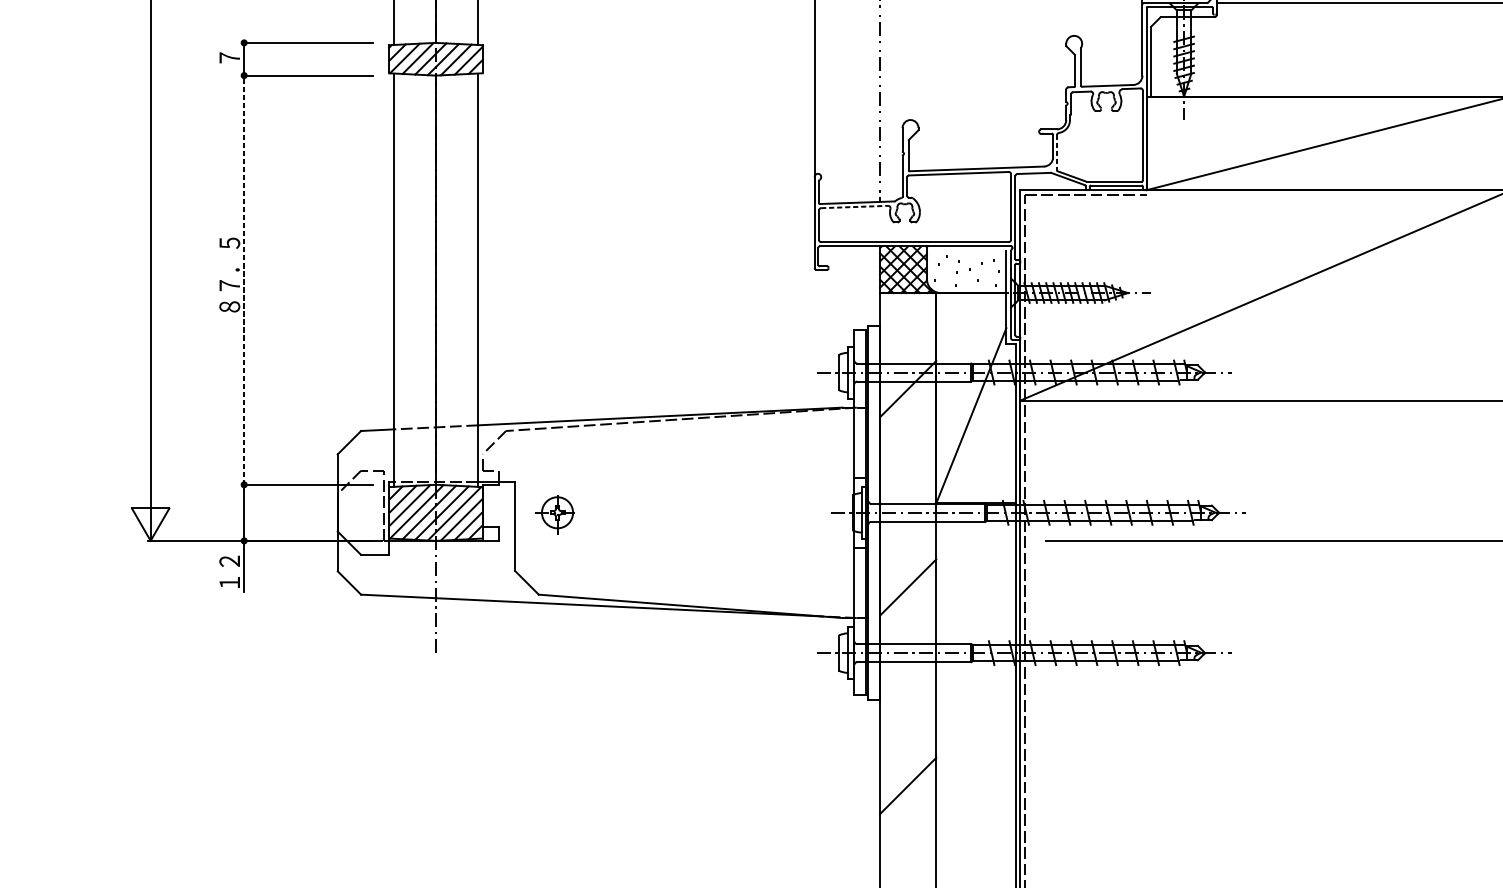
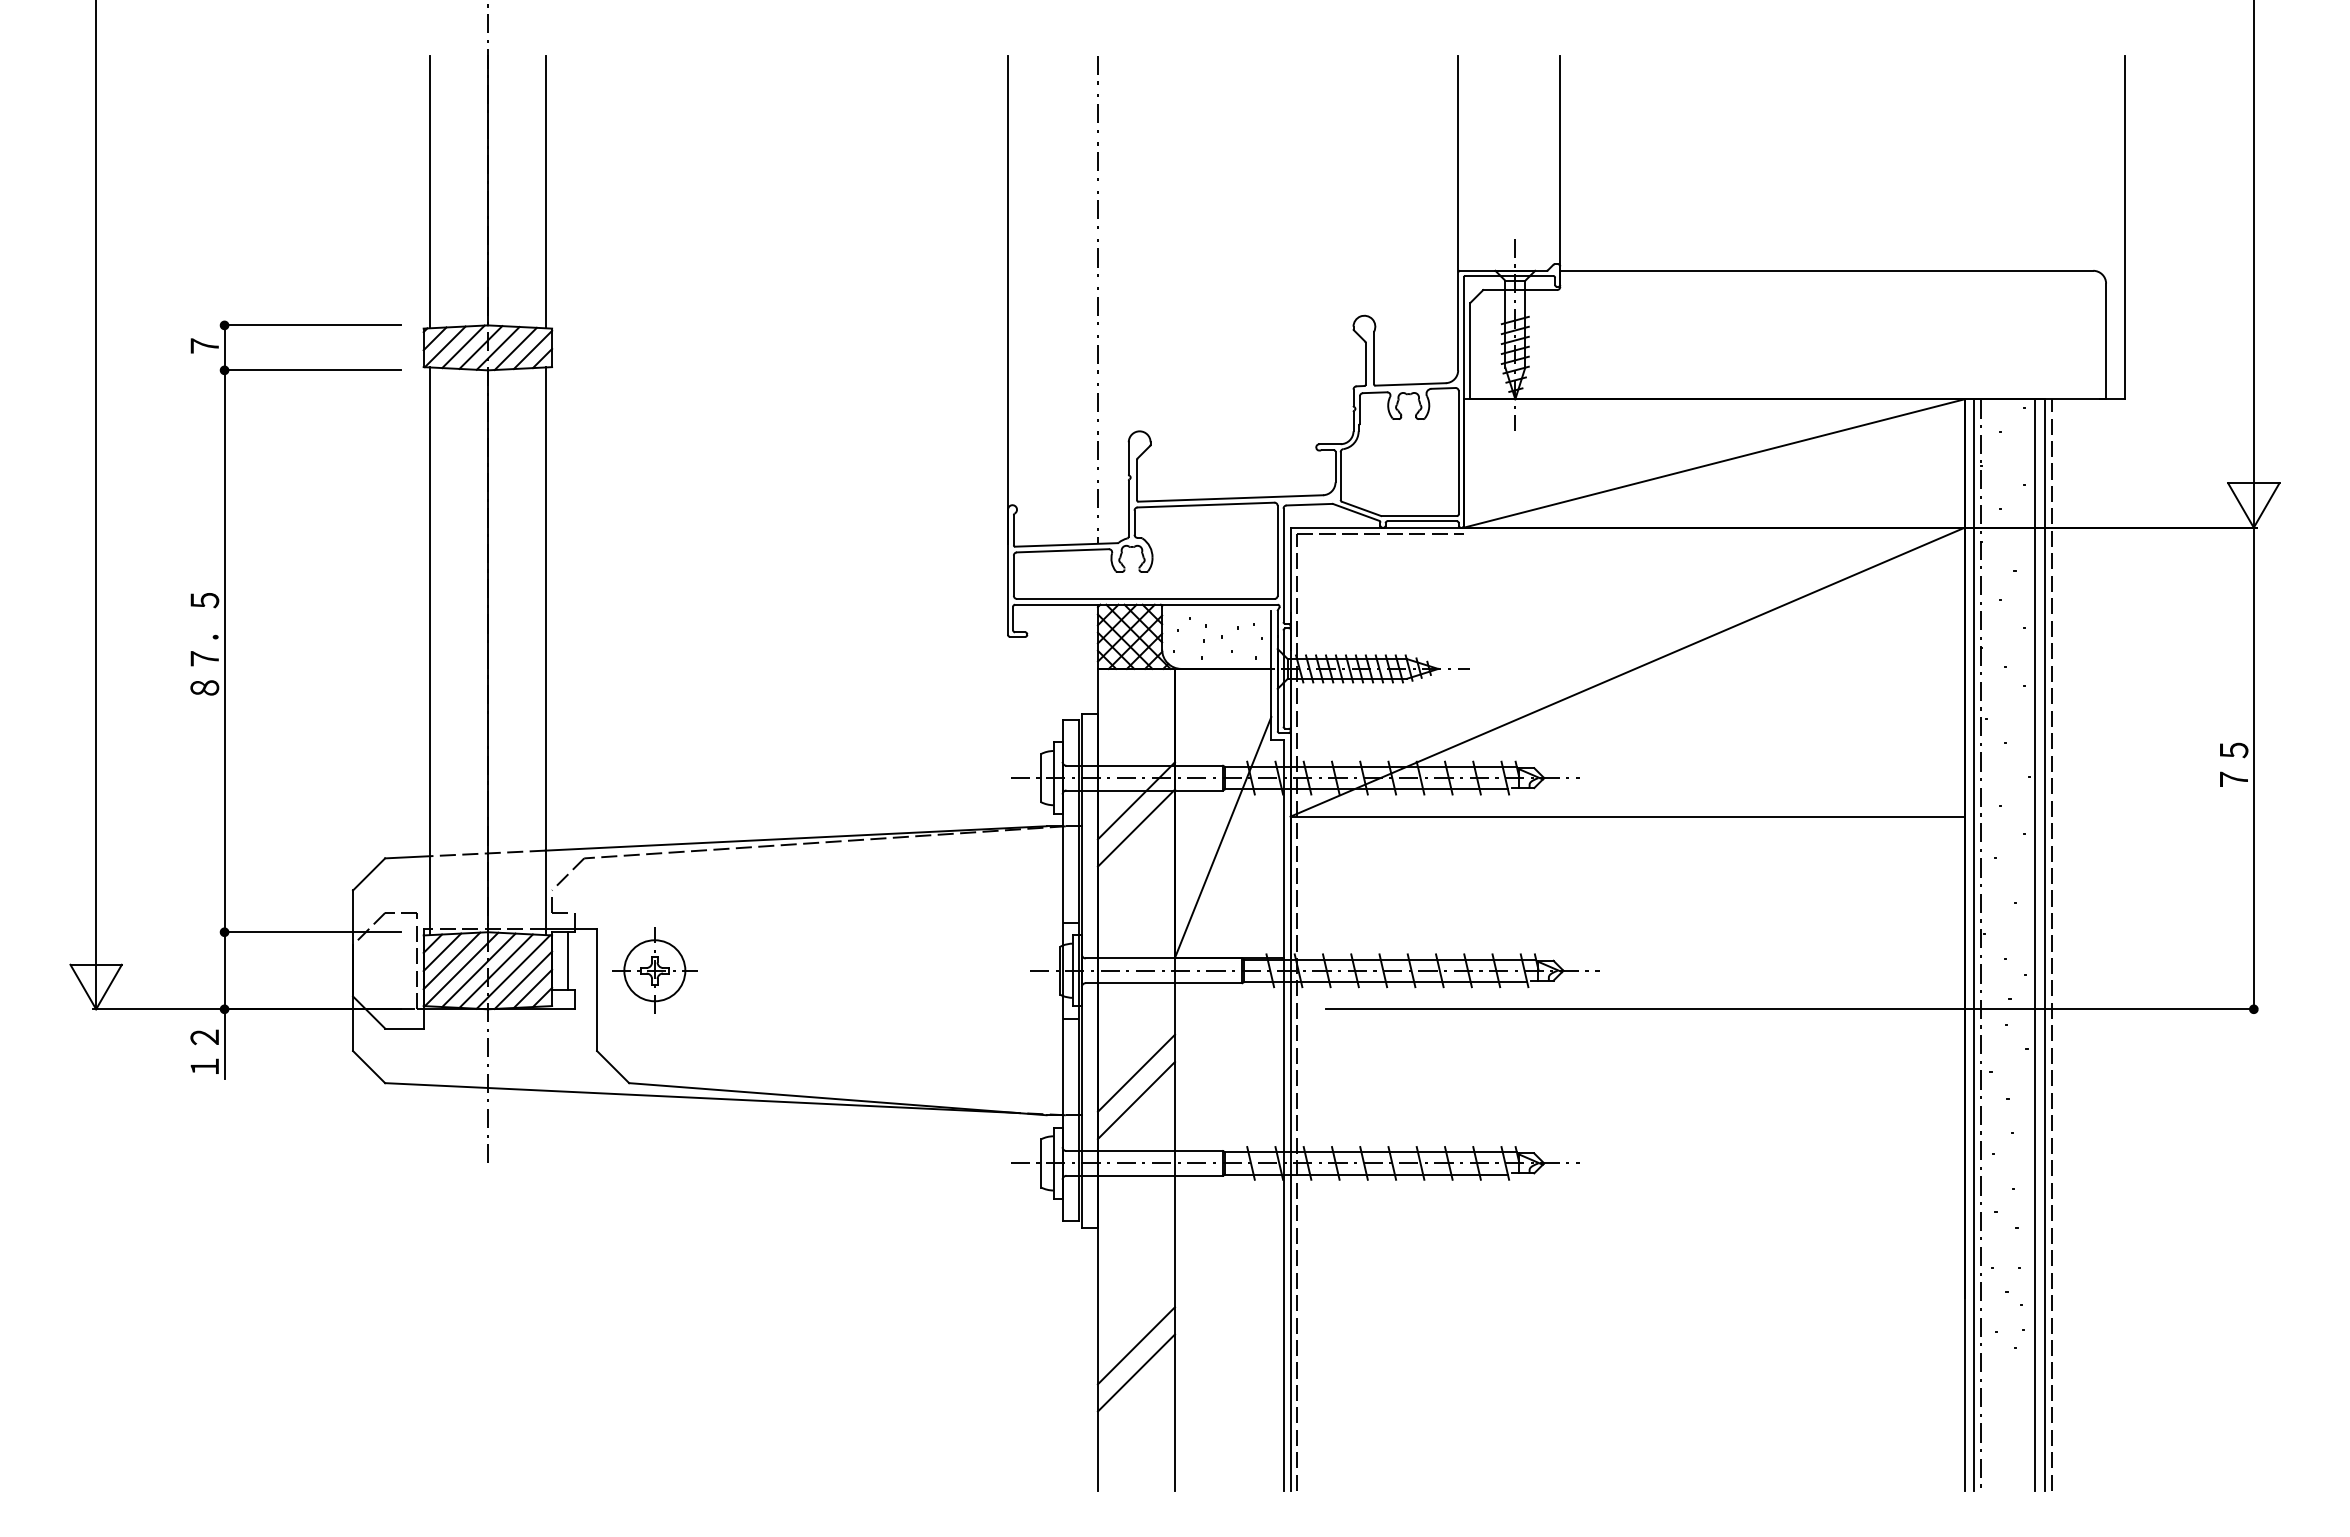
line: (1056, 152) -> (1340, 476), dashed -> solid
line: (855, 206) -> (1063, 550), dashed -> solid
line: (244, 280) -> (224, 651), dashed -> solid
line: (908, 408) -> (1136, 827), added
line: (494, 506) -> (568, 961), added
part: (557, 512) -> (654, 970), size x1.43
line: (908, 607) -> (1136, 1100), added
line: (908, 805) -> (1136, 1372), added

